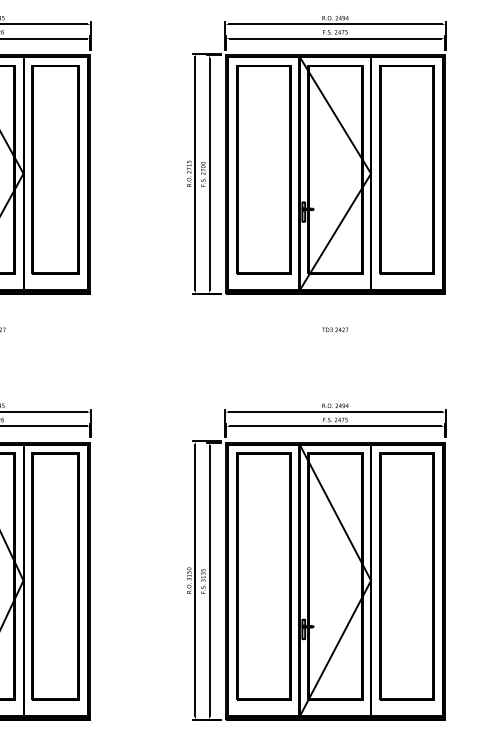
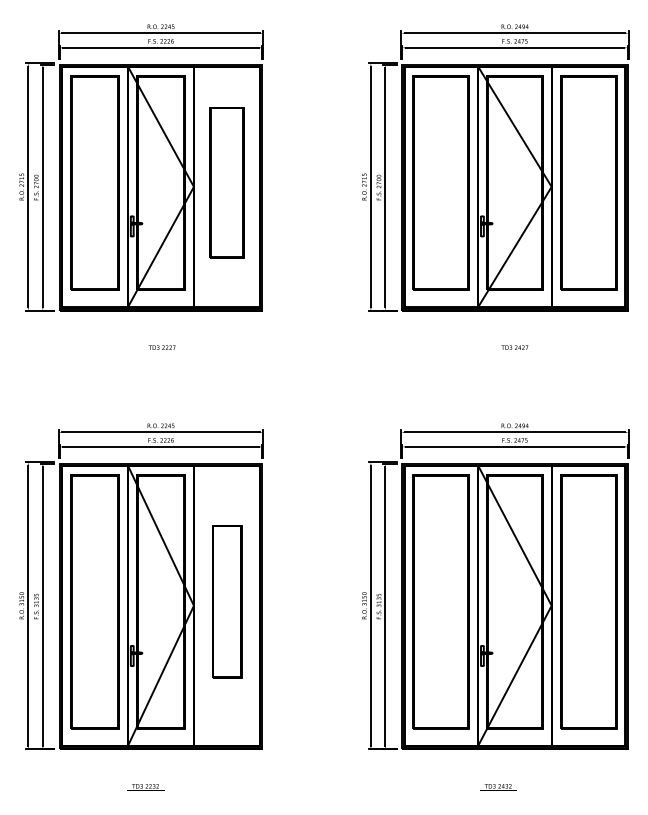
part: (55, 169) -> (226, 182), size x0.7
part: (55, 576) -> (226, 601), size x0.6

